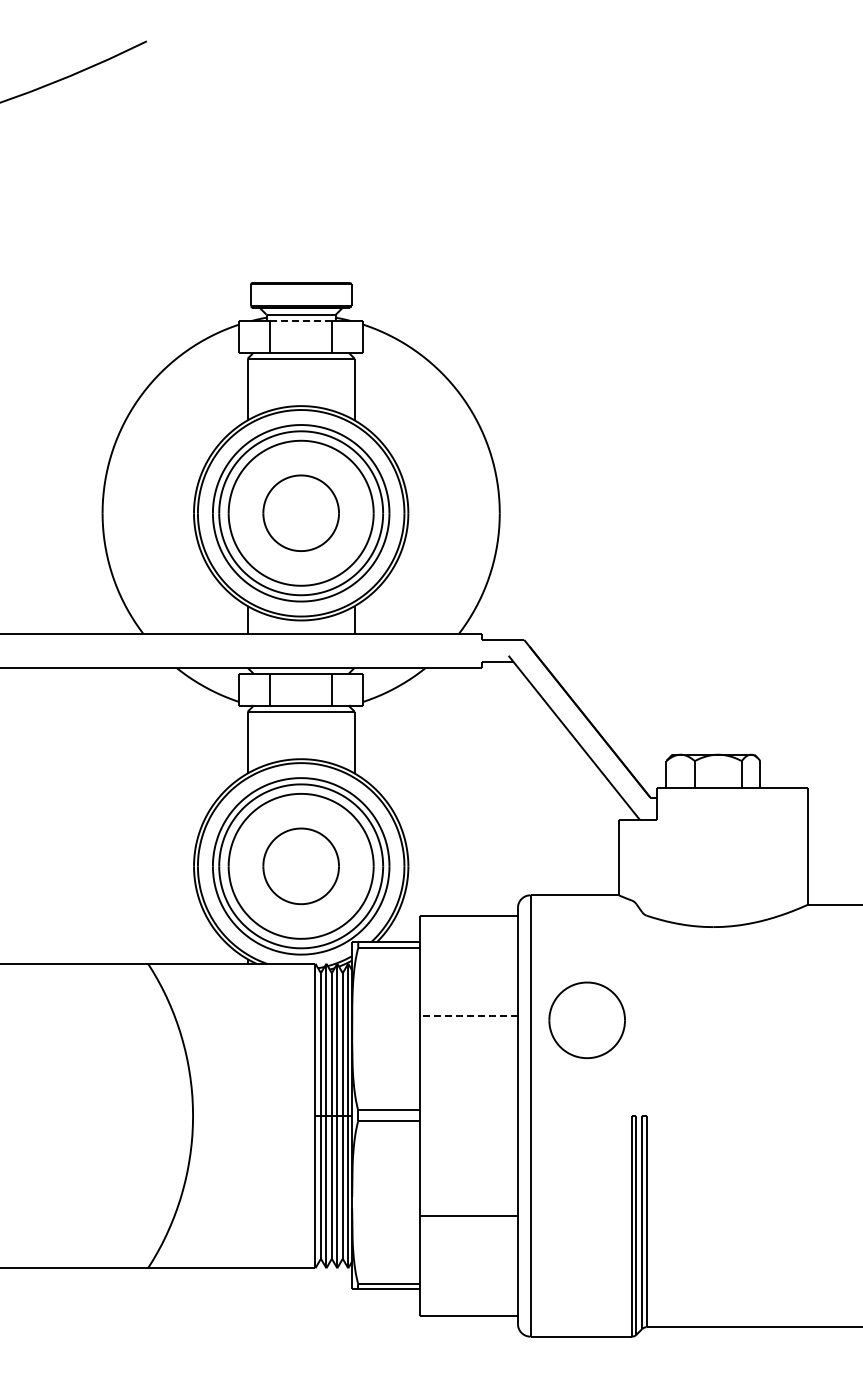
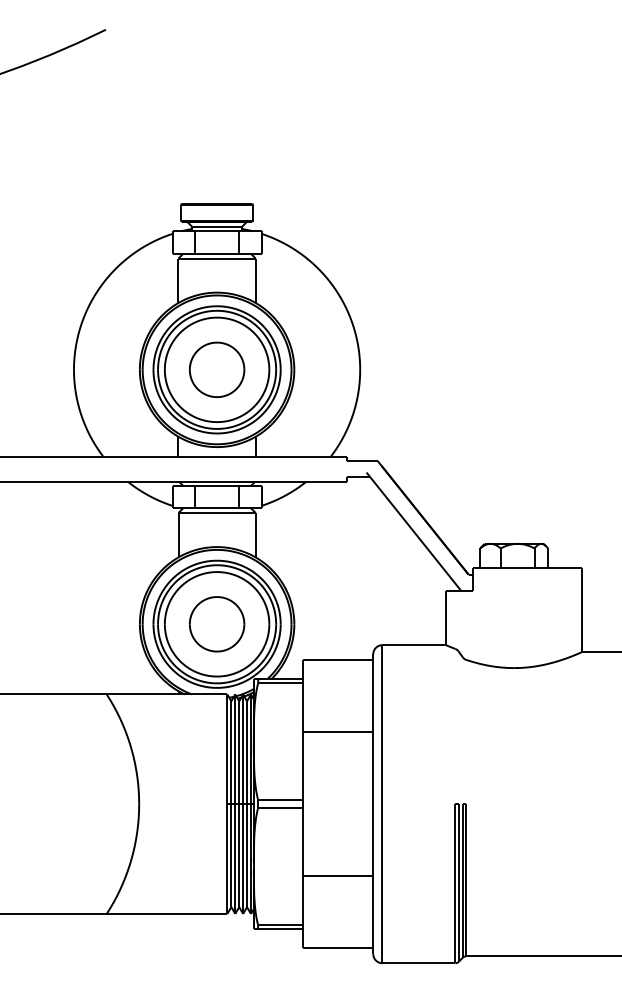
line: (301, 320) -> (217, 230), dashed -> solid
line: (469, 1015) -> (338, 731), dashed -> solid
part: (586, 1020) -> (422, 735), removed

